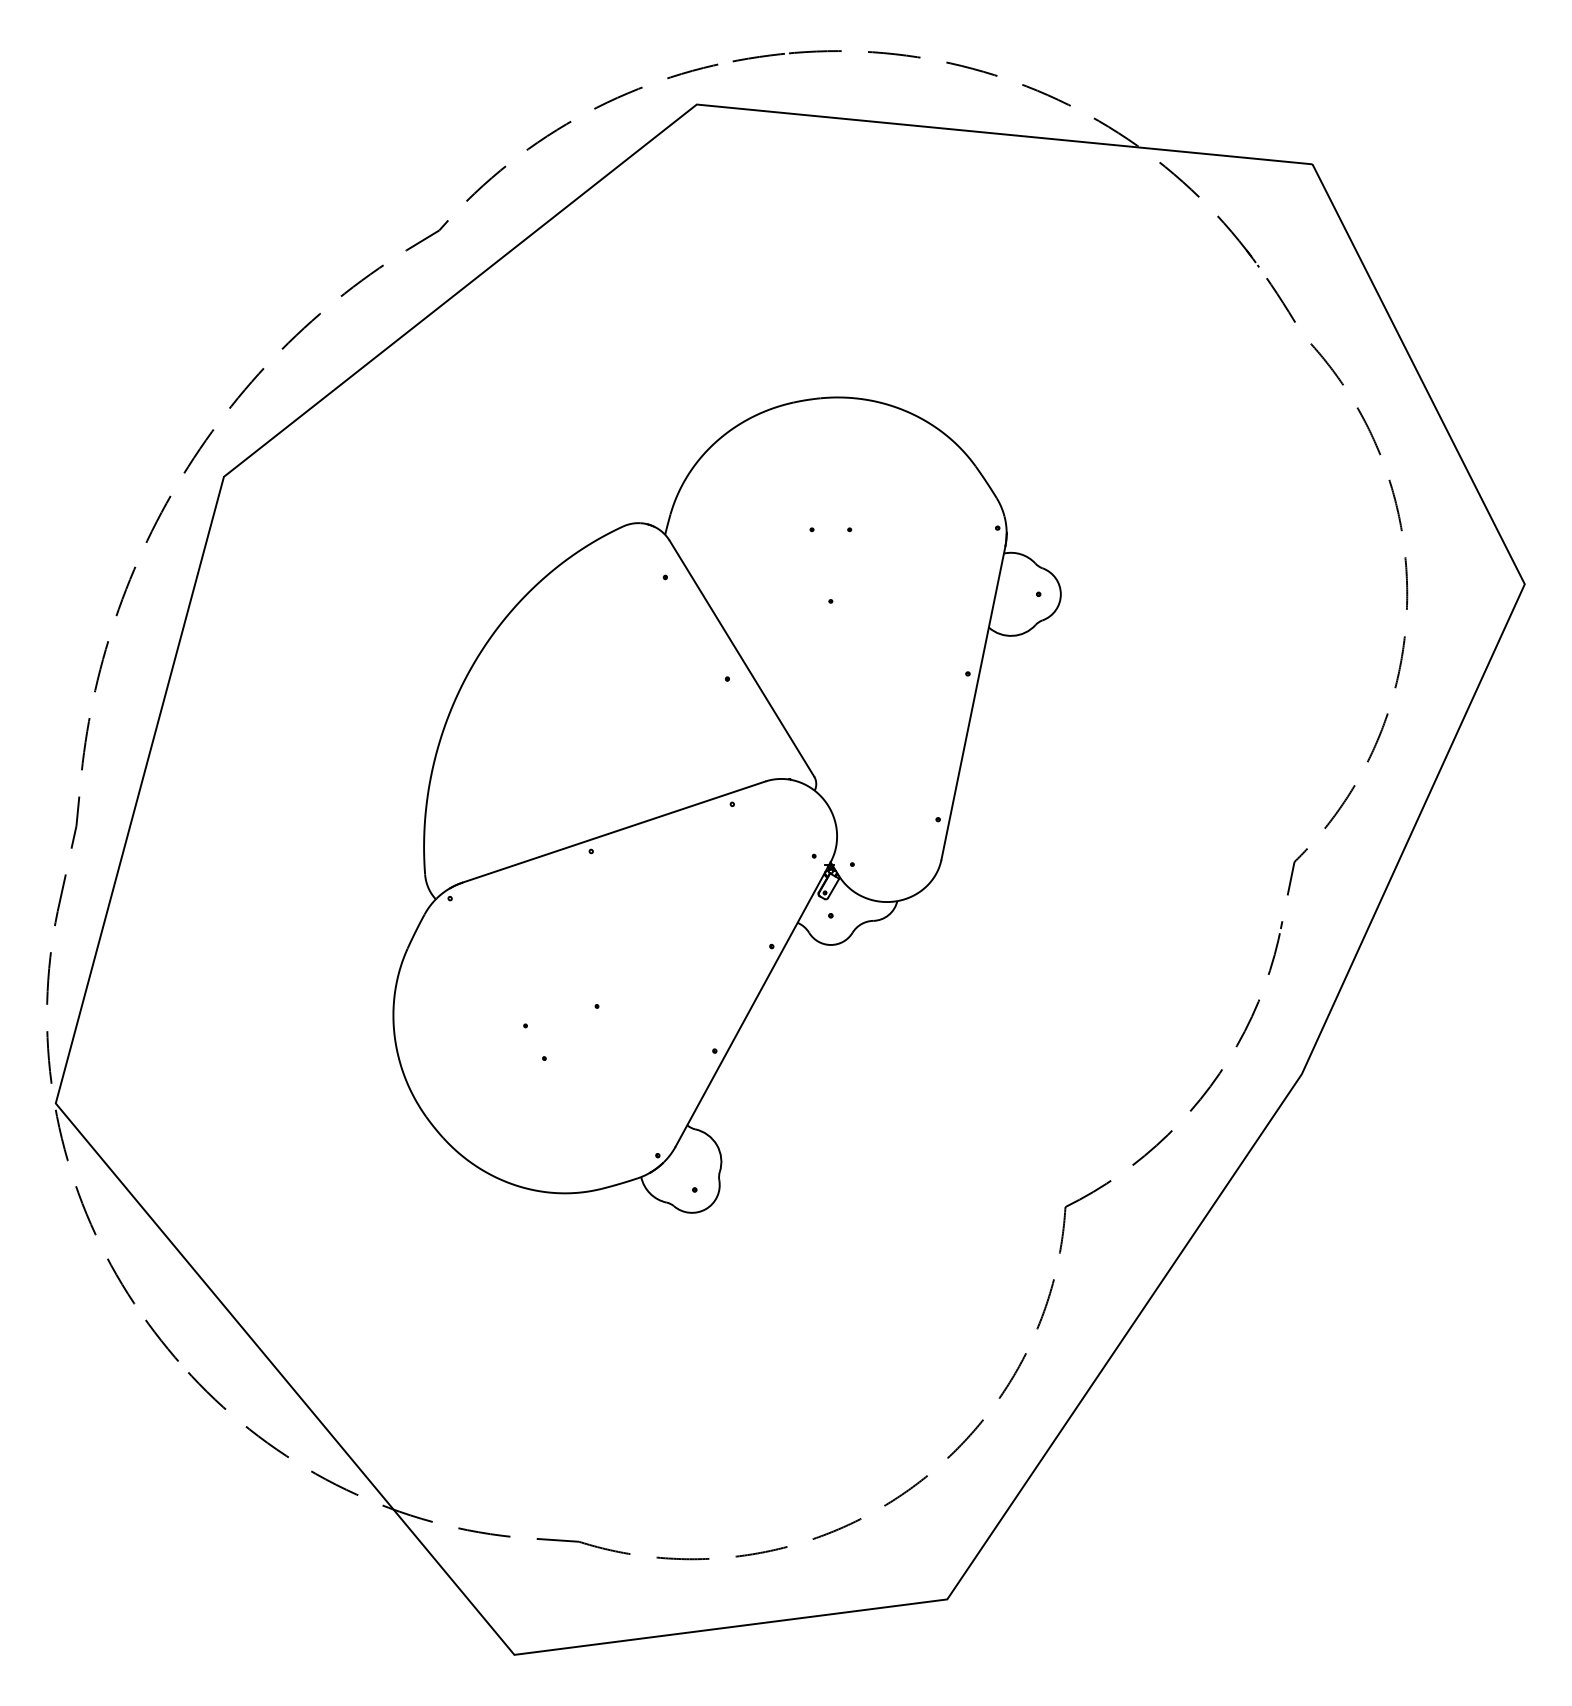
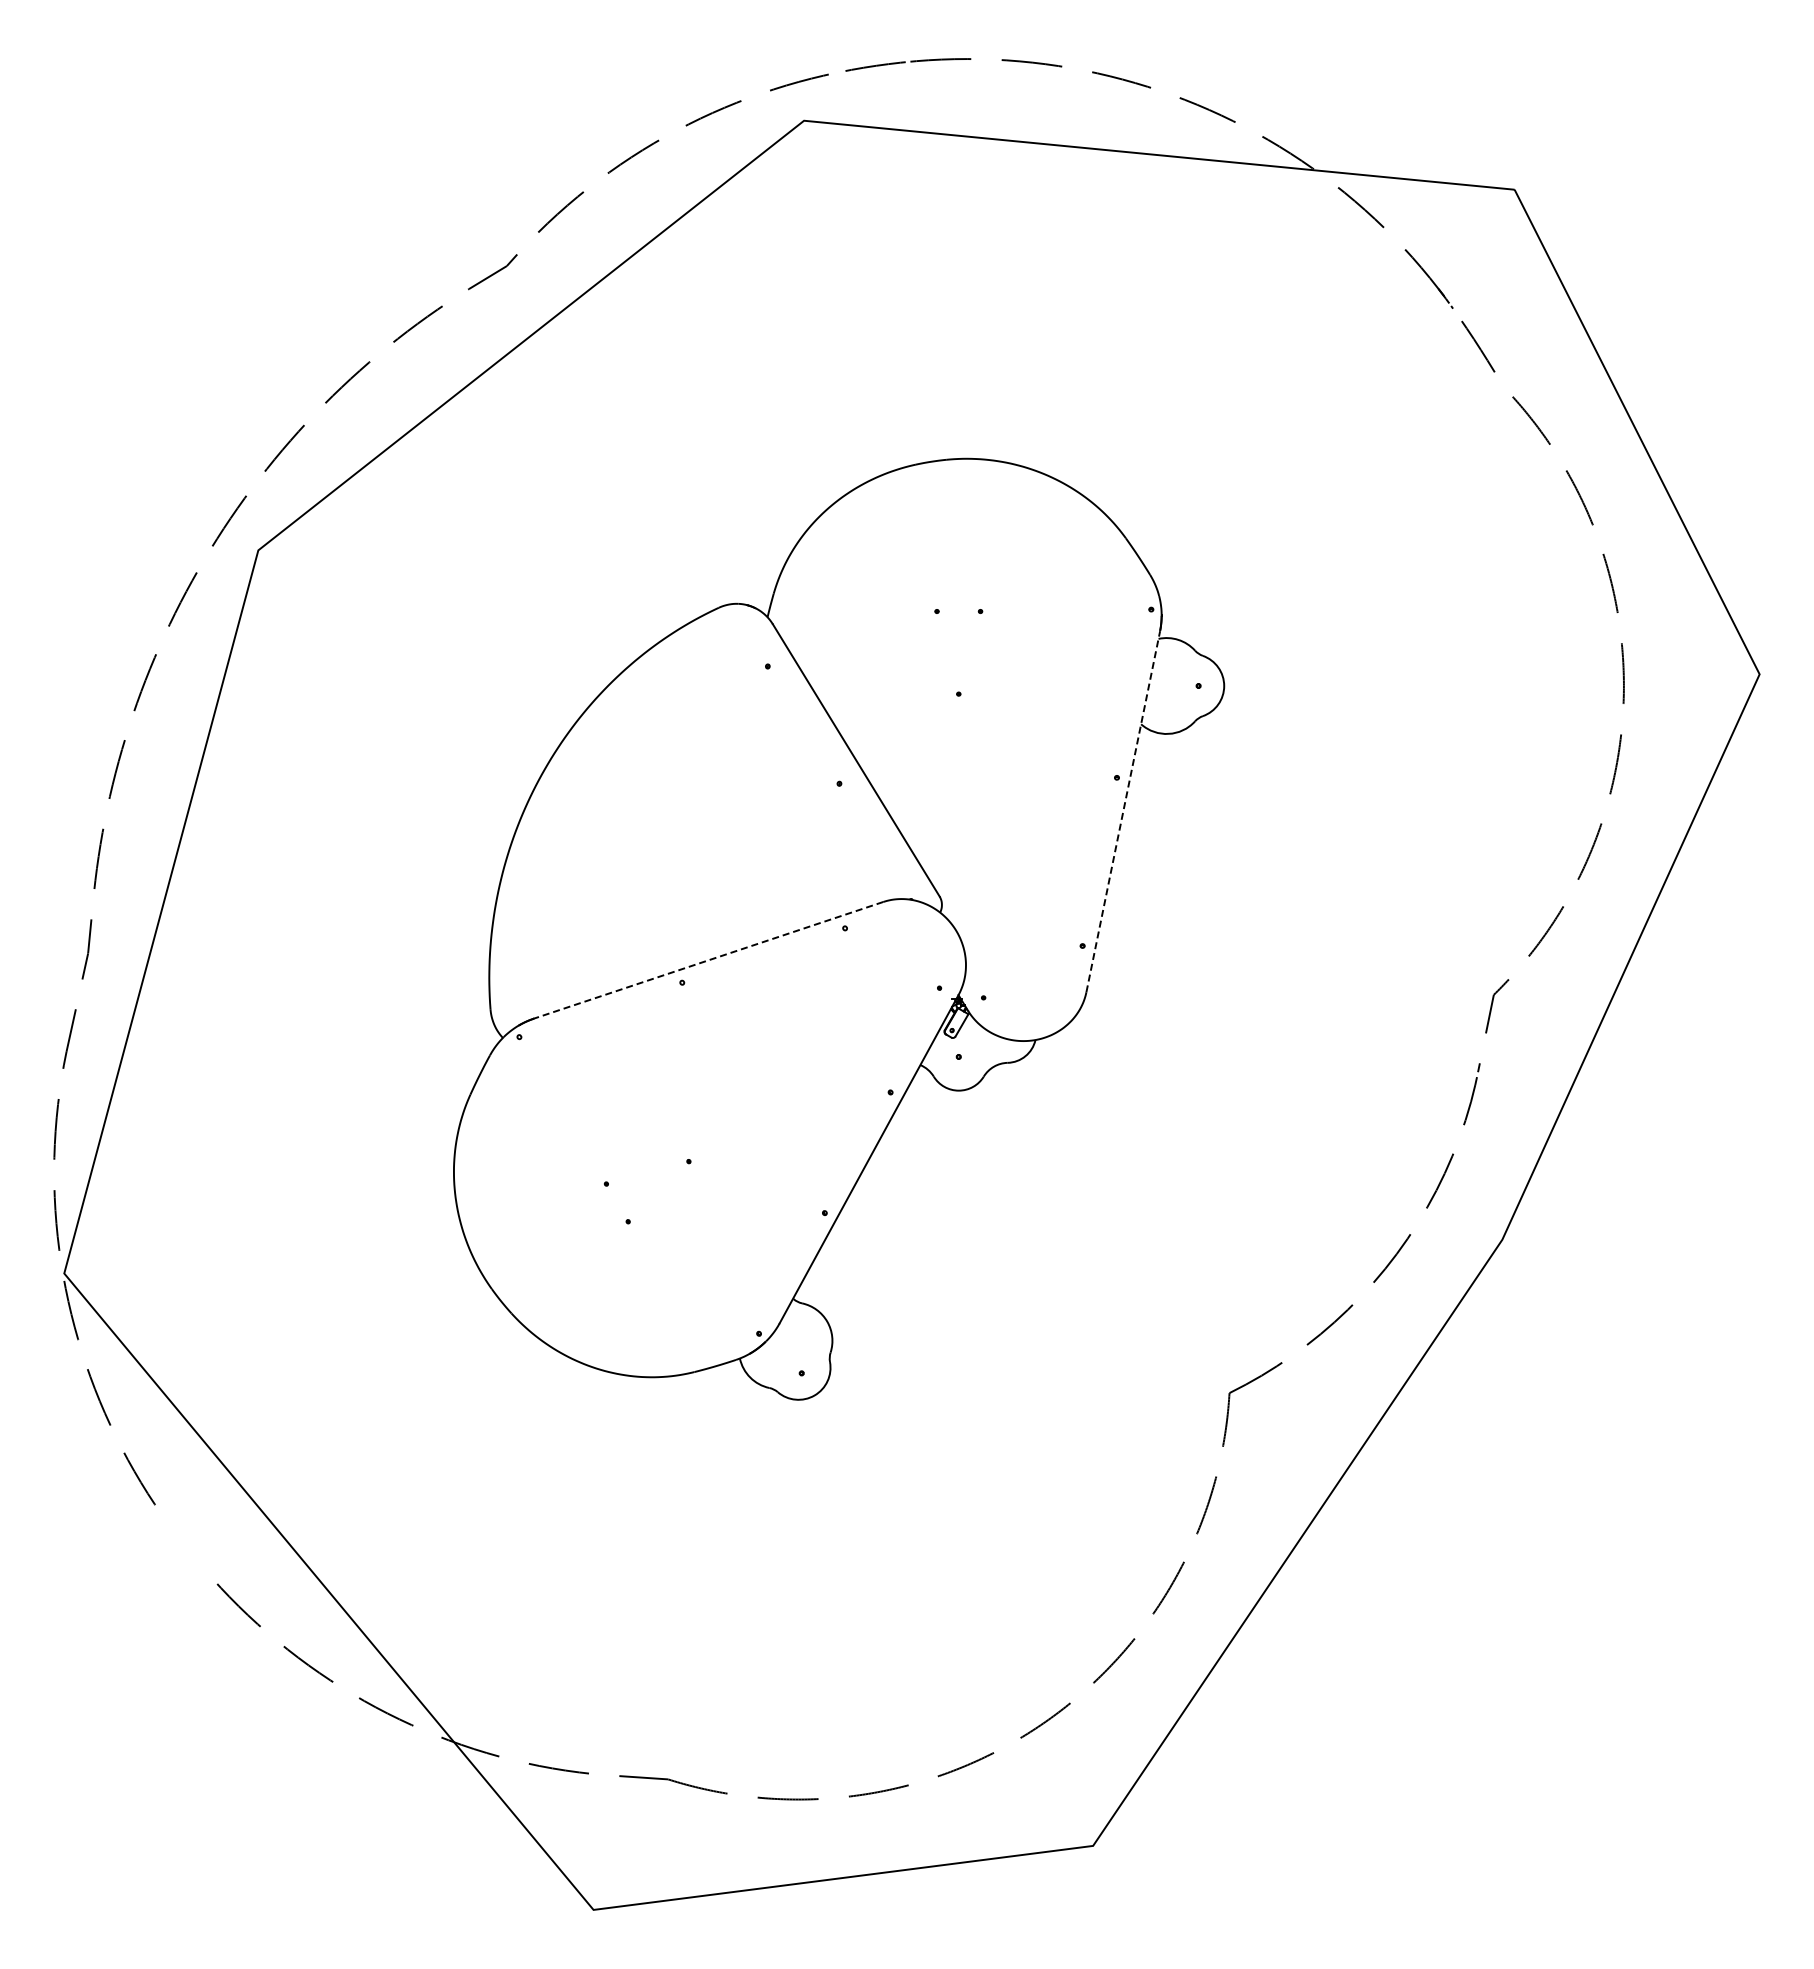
line: (973, 703) -> (1123, 811), solid -> dashed
line: (613, 832) -> (708, 960), solid -> dashed
line: (161, 1340) -> (186, 1547), removed

